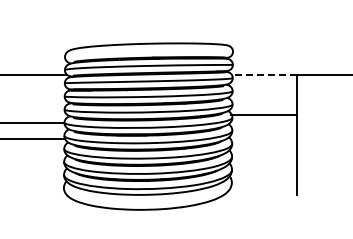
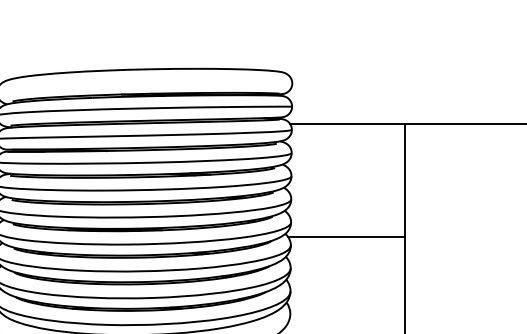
line: (264, 74) -> (347, 123), dashed -> solid
line: (263, 115) -> (345, 237), moved

